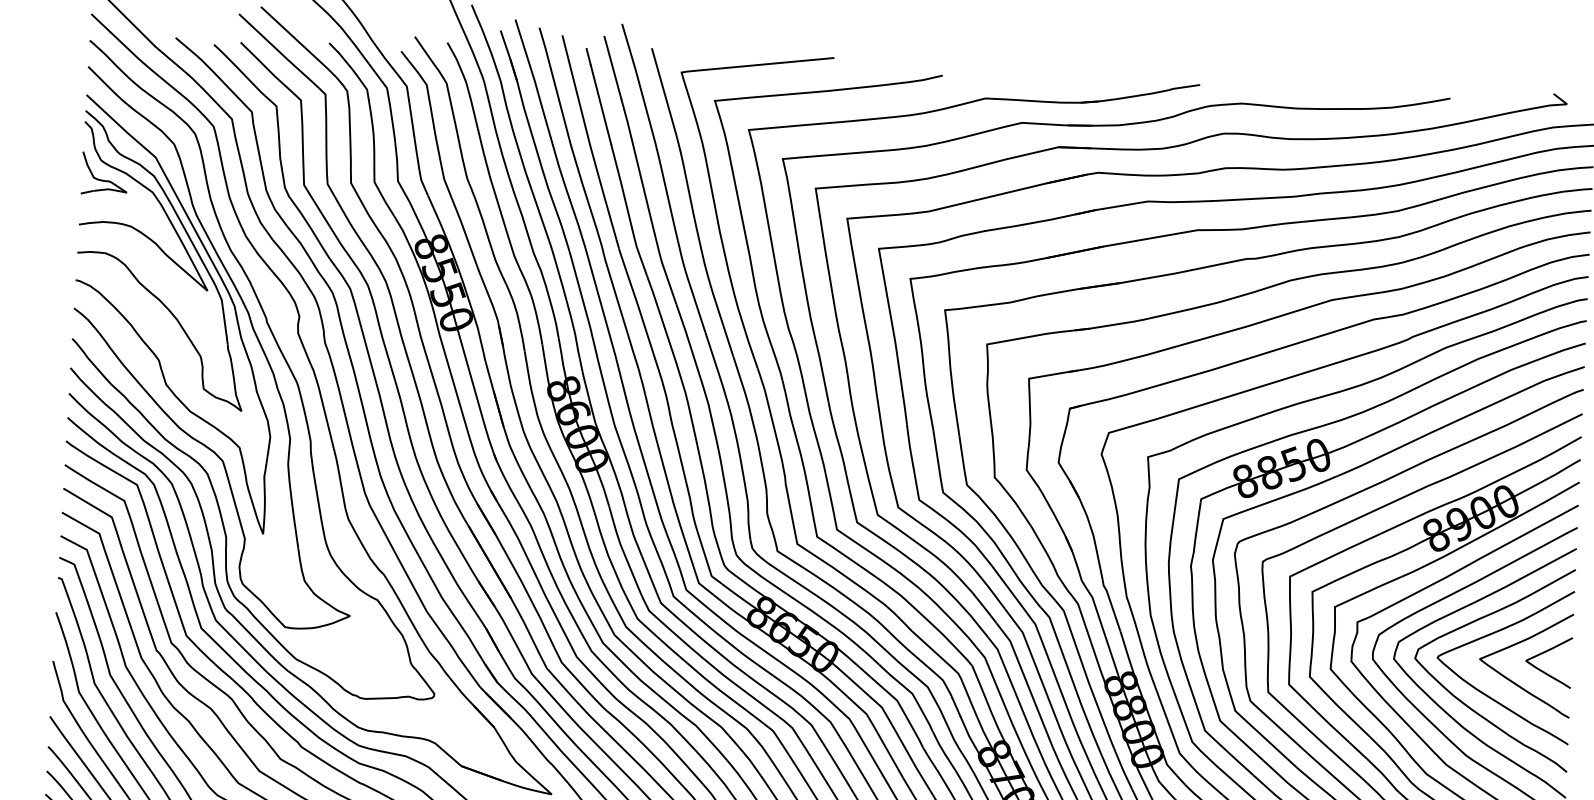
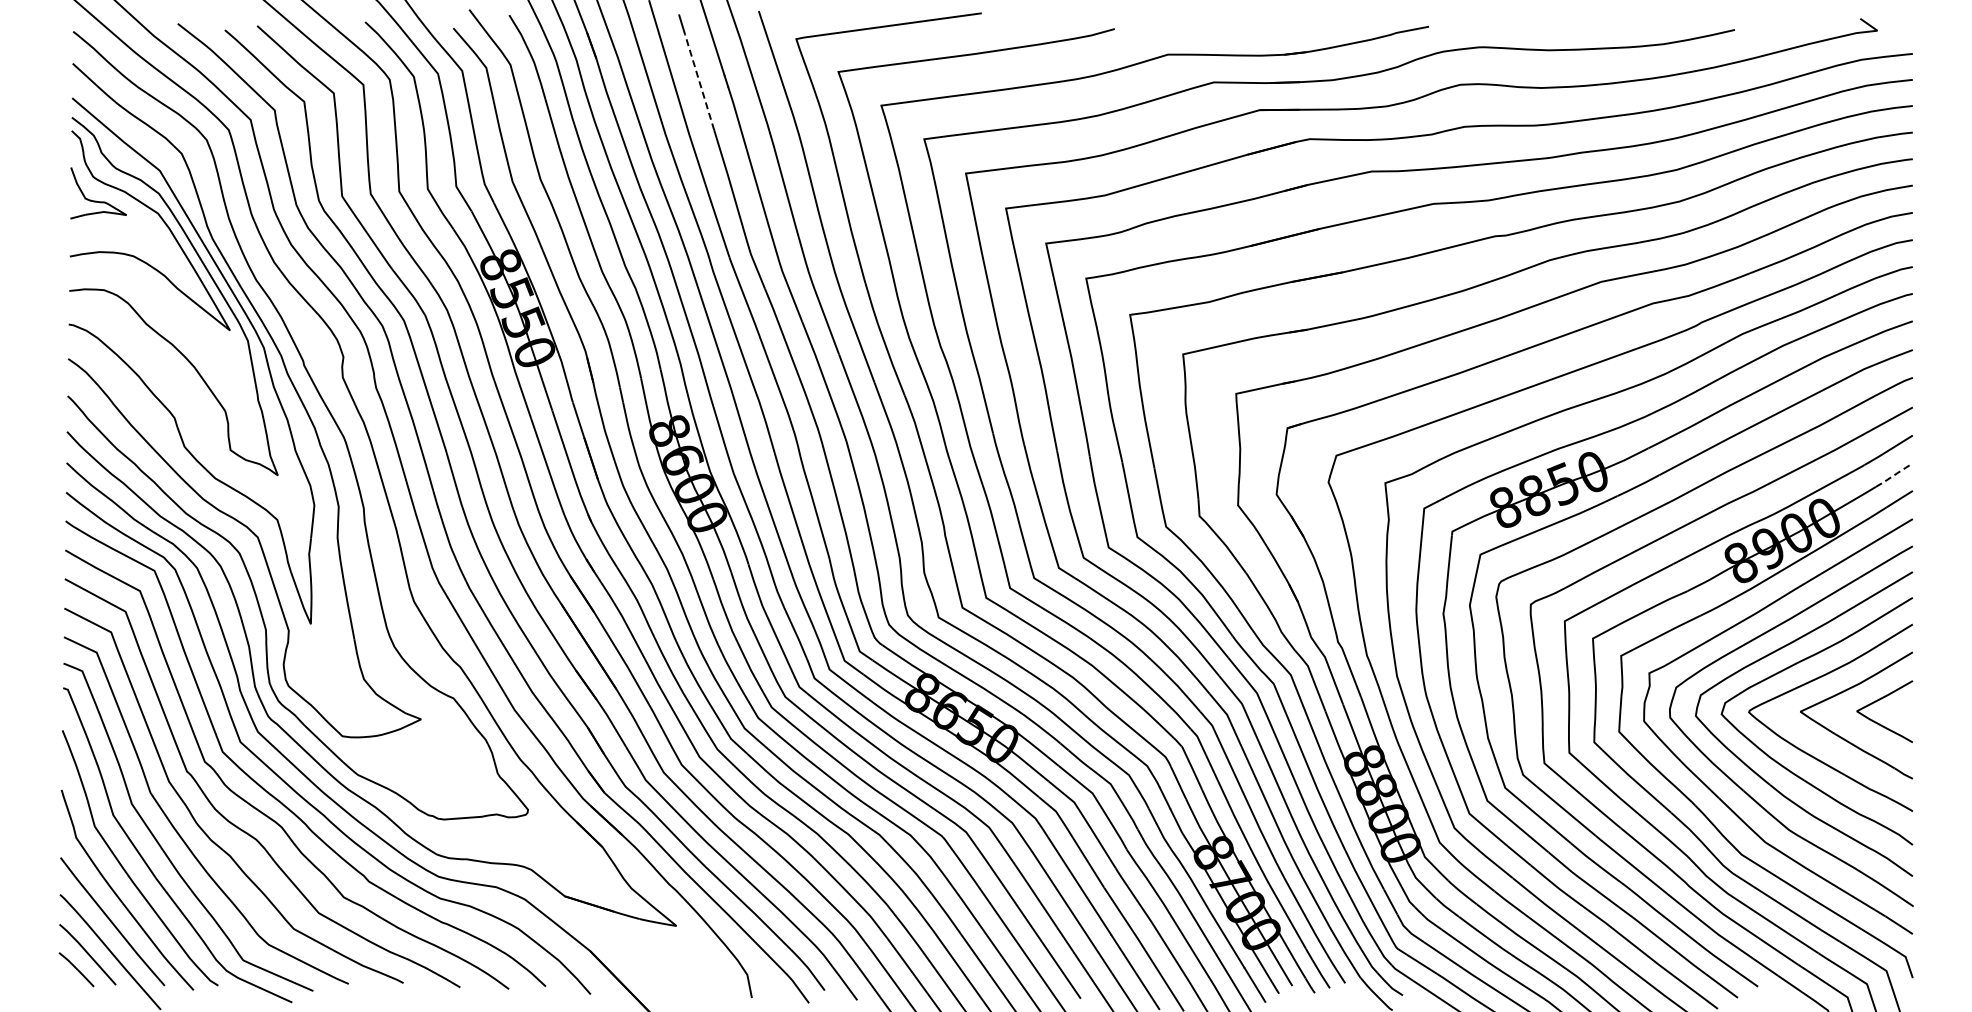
line: (600, 104) -> (699, 82), solid -> dashed
line: (1565, 468) -> (1894, 474), solid -> dashed

